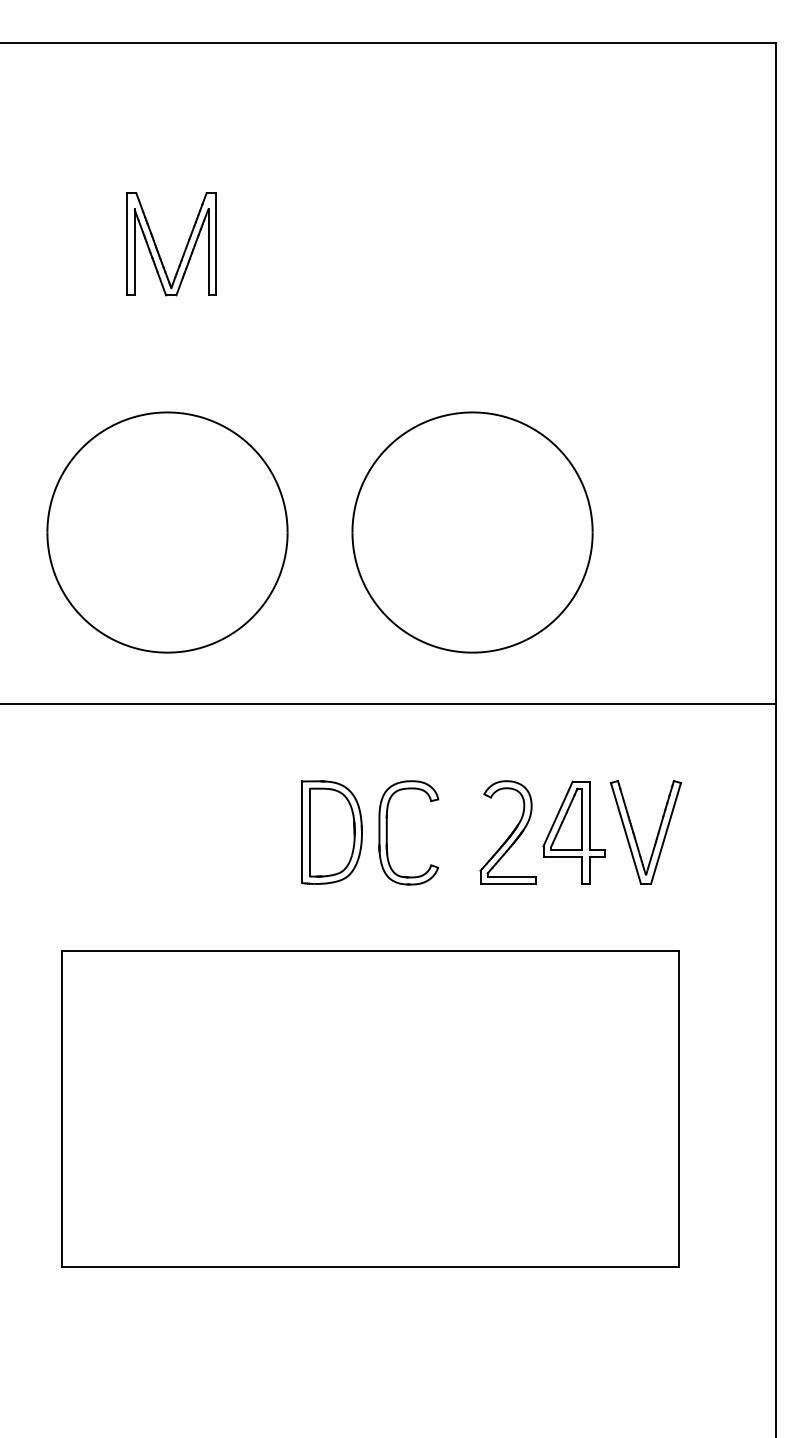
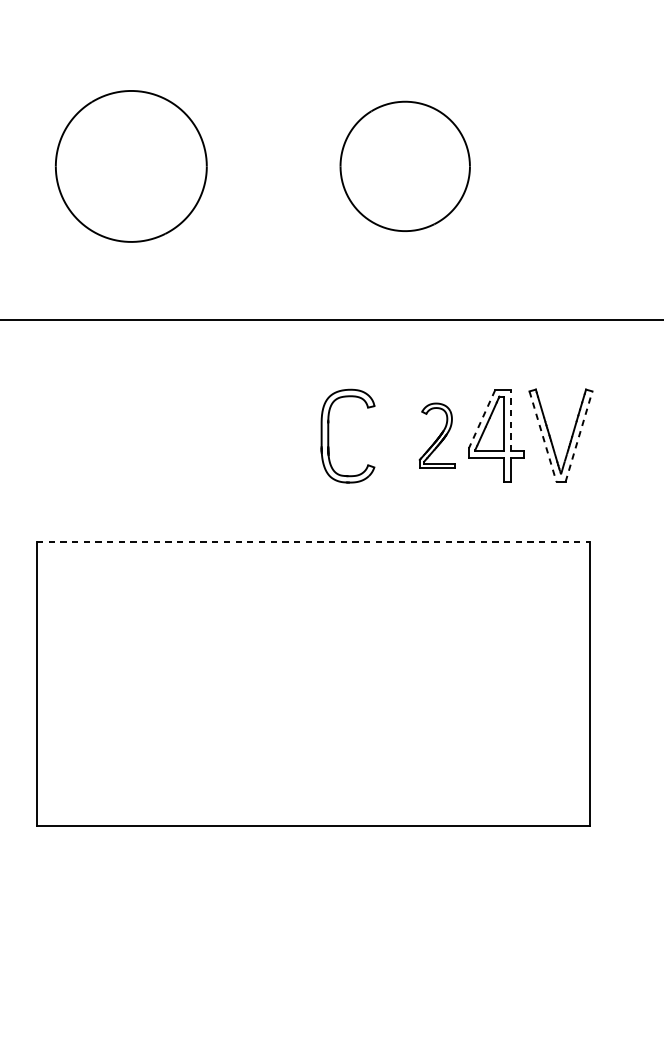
part: (167, 532) -> (131, 166), size x0.7
part: (472, 532) -> (405, 166), size x0.6
line: (557, 814) -> (481, 419), solid -> dashed
line: (589, 815) -> (510, 420), solid -> dashed
part: (331, 832) -> (278, 435), removed
part: (507, 832) -> (436, 435), size x0.7
line: (625, 833) -> (542, 436), solid -> dashed
line: (666, 833) -> (579, 436), solid -> dashed
line: (370, 951) -> (313, 542), solid -> dashed

